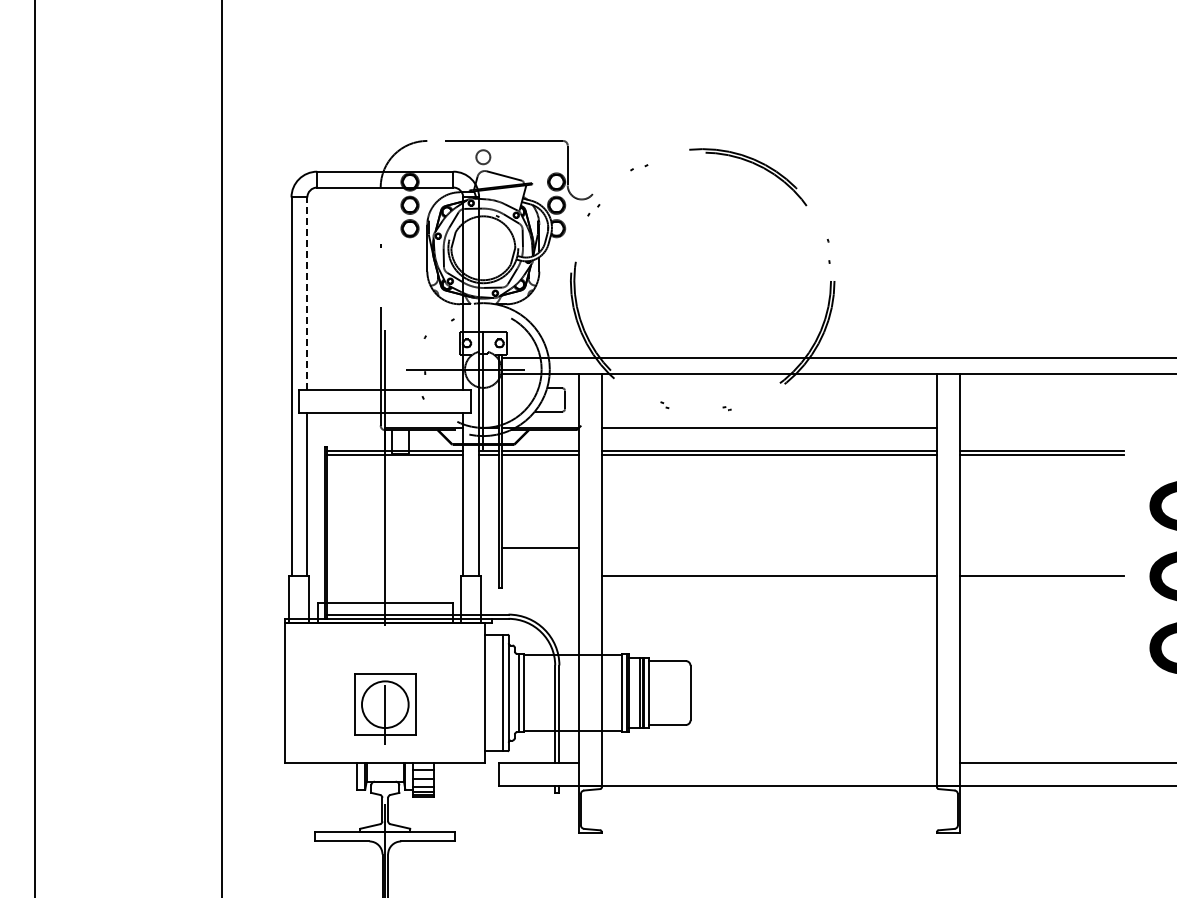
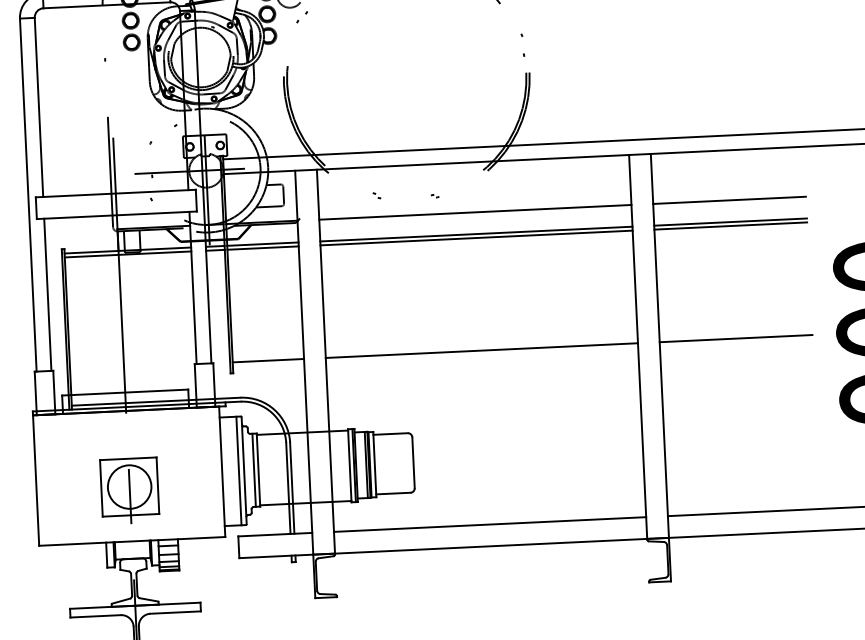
line: (307, 293) -> (39, 107), dashed -> solid
line: (1042, 427) -> (729, 199), added
line: (540, 548) -> (268, 360), moved
line: (768, 763) -> (489, 525), added

